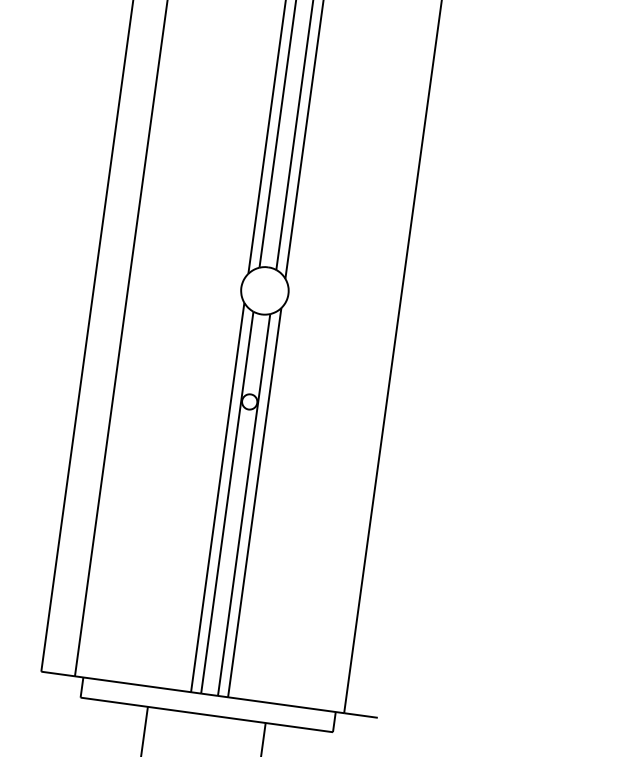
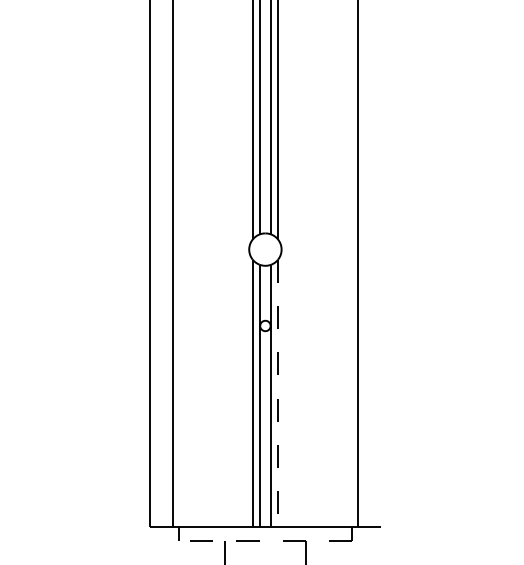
line: (255, 502) -> (278, 393), solid -> dashed
line: (206, 715) -> (265, 541), solid -> dashed

